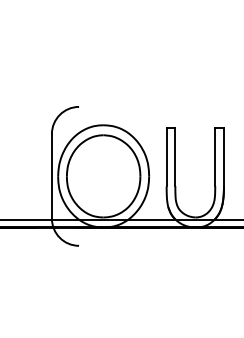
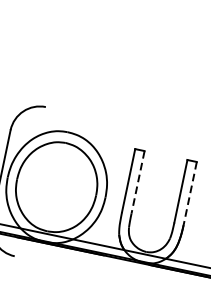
line: (175, 157) -> (138, 183), solid -> dashed
line: (223, 157) -> (189, 193), solid -> dashed

